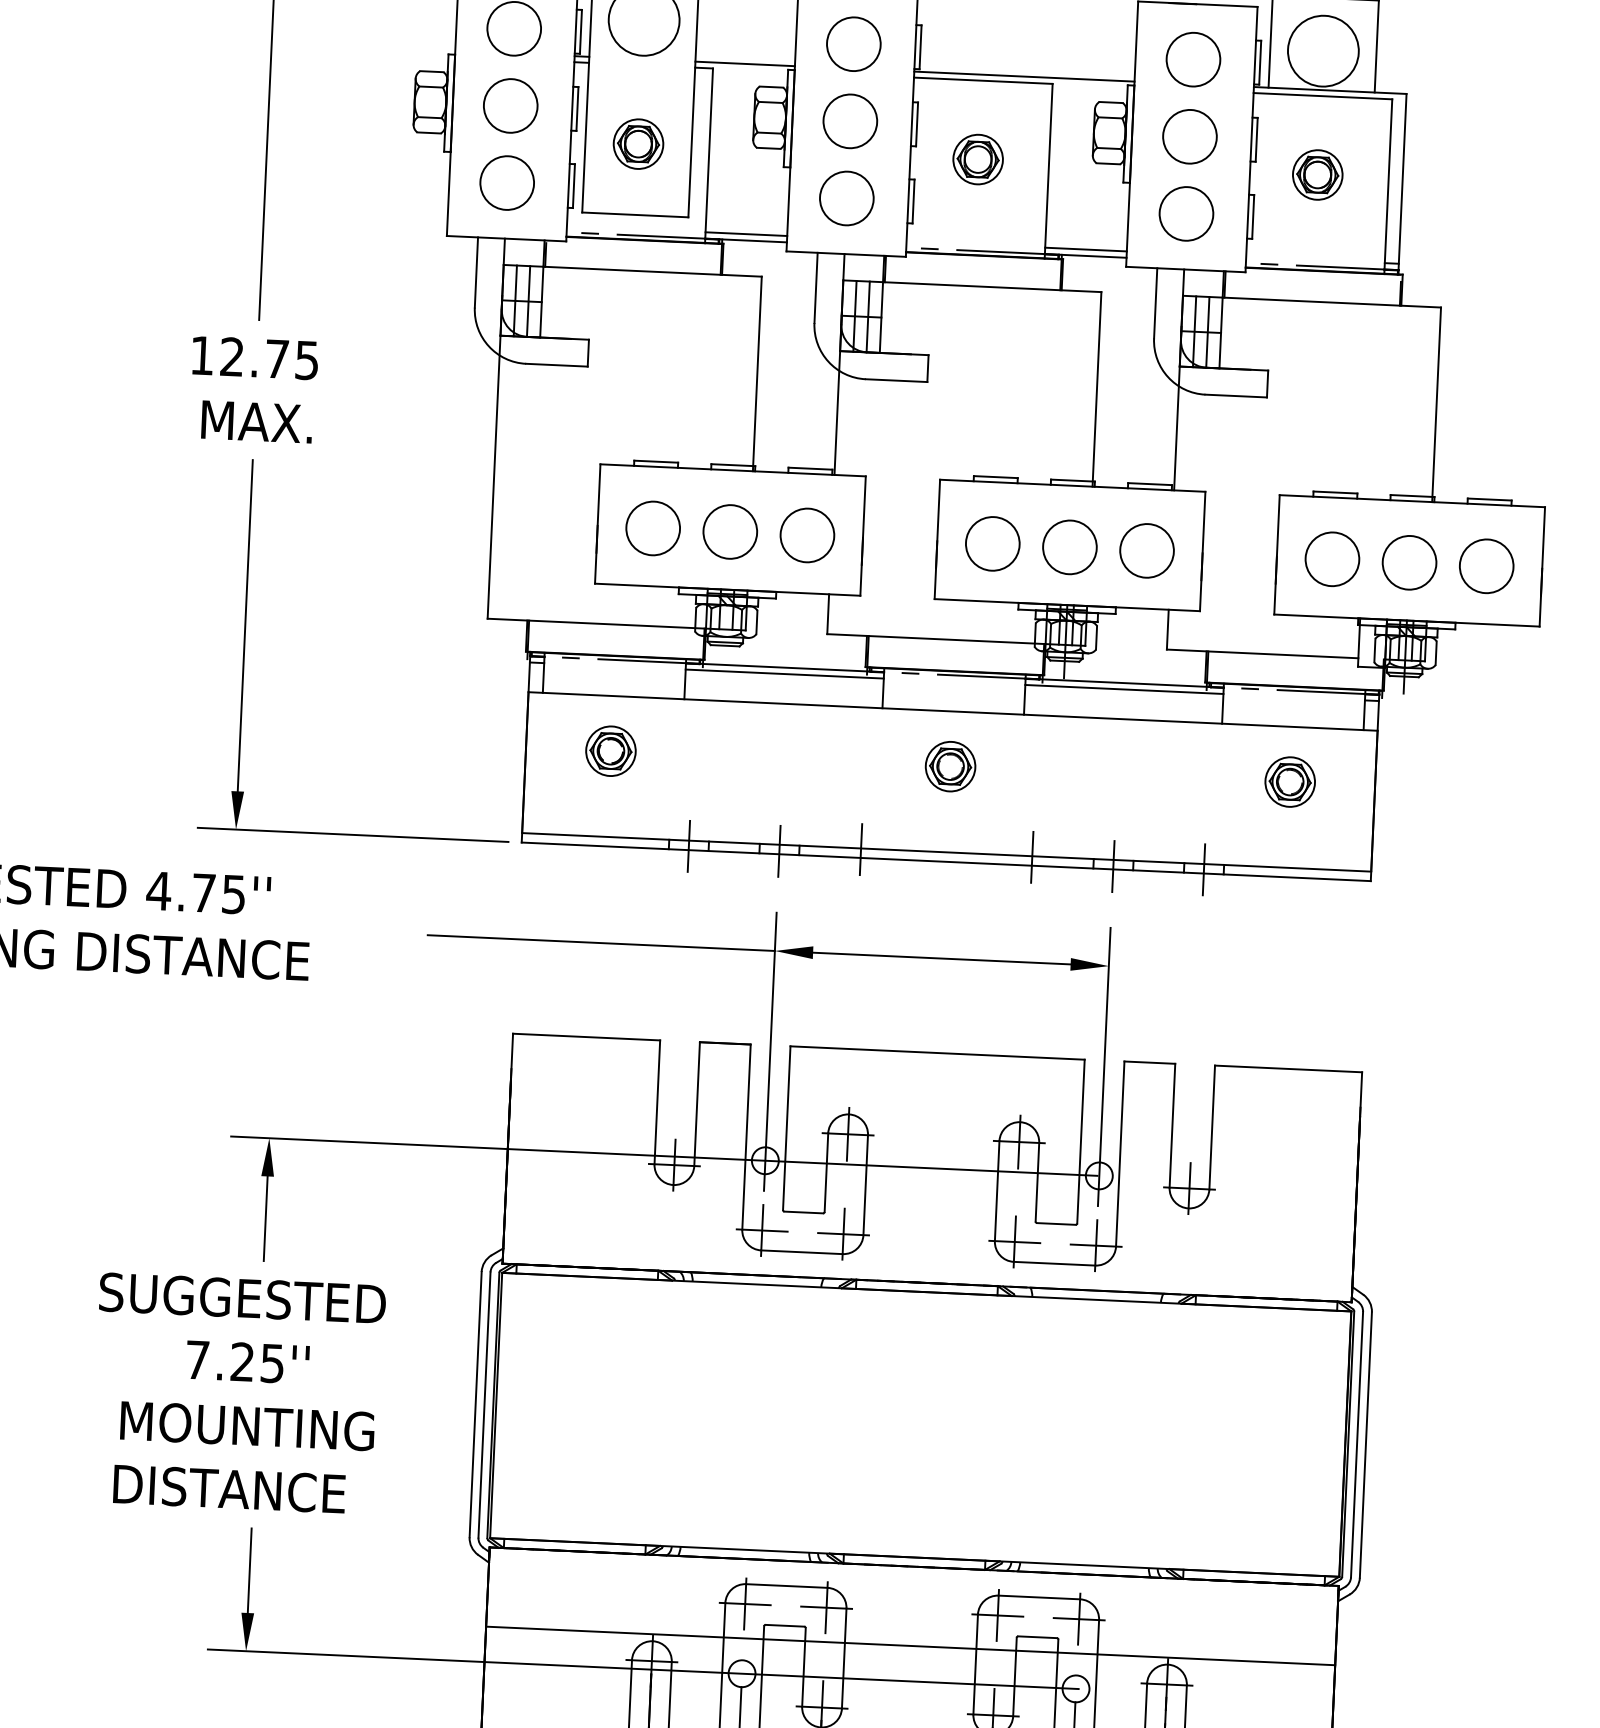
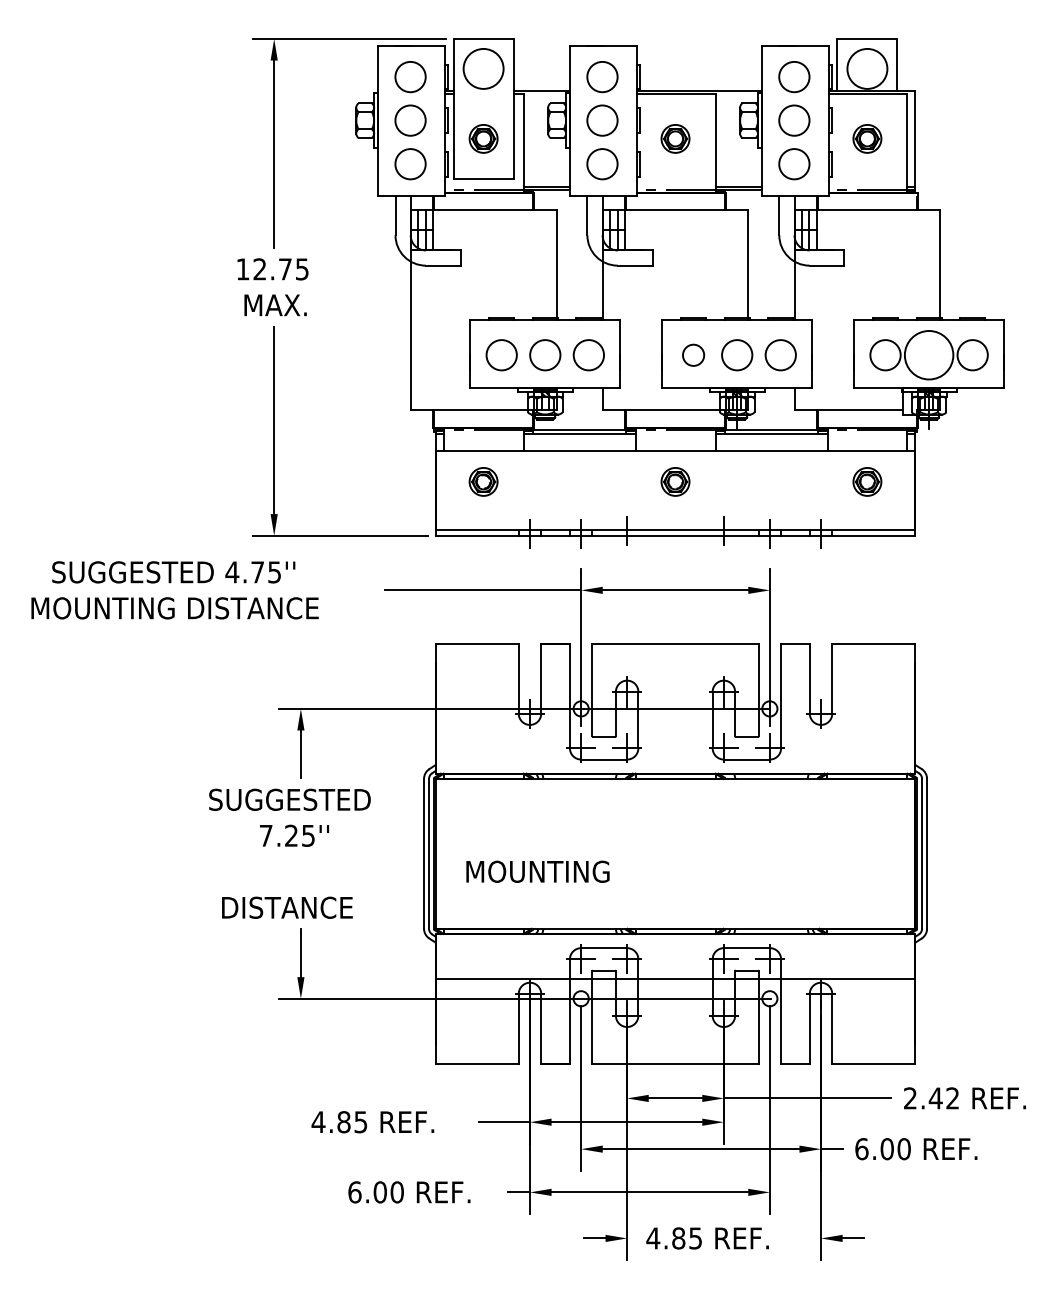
circle: (992, 544) -> (693, 355), size x0.7
circle: (1408, 563) -> (928, 355), size x1.6
text: (246, 1425) -> (537, 871), moved

